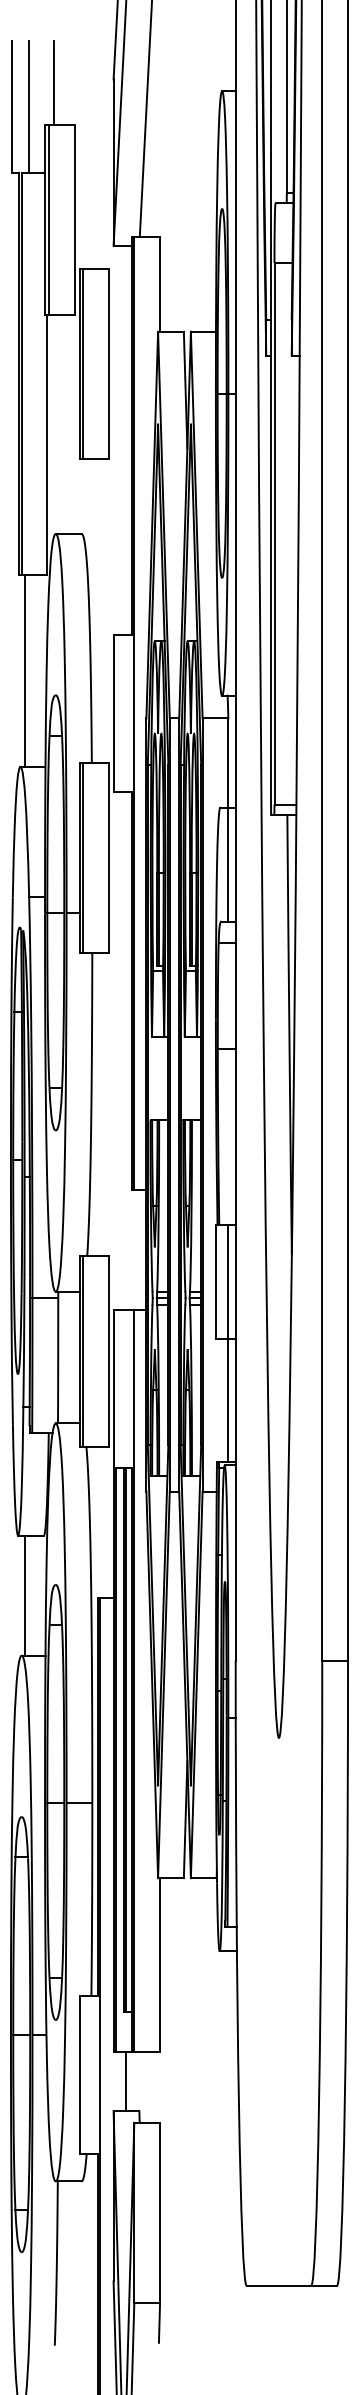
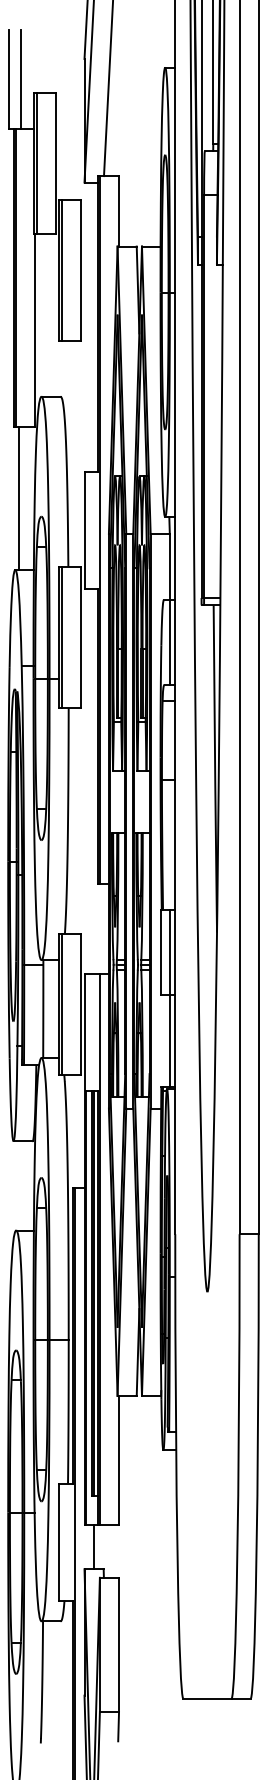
line: (54, 82) -> (40, 61), removed
line: (25, 1595) -> (19, 1185), removed

